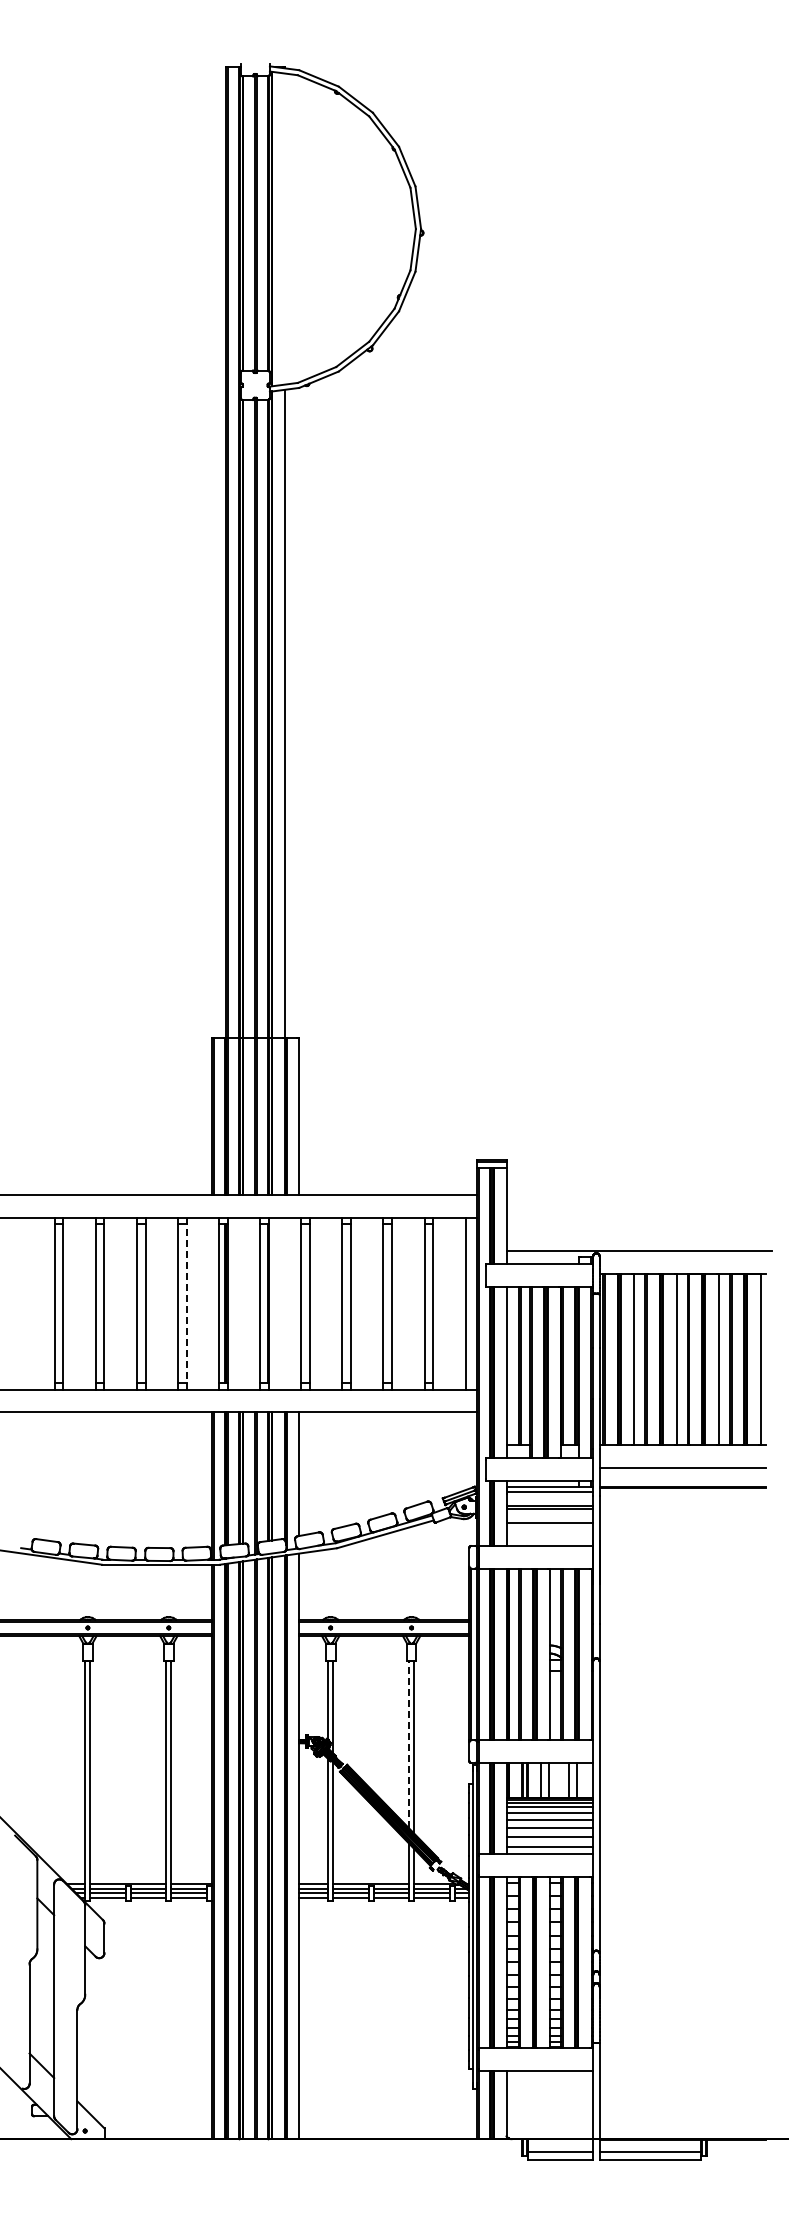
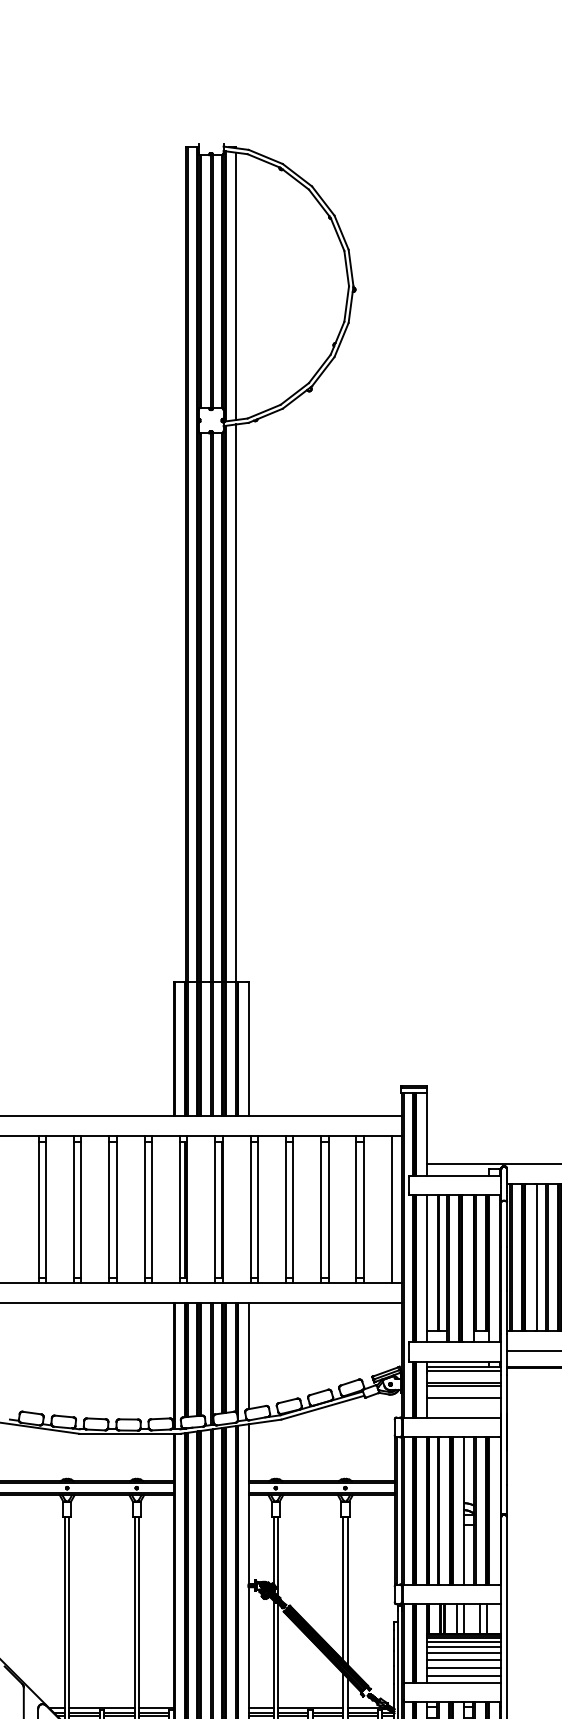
line: (284, 228) -> (236, 285), added
line: (186, 1303) -> (151, 1209), dashed -> solid
line: (409, 1744) -> (343, 1588), dashed -> solid

